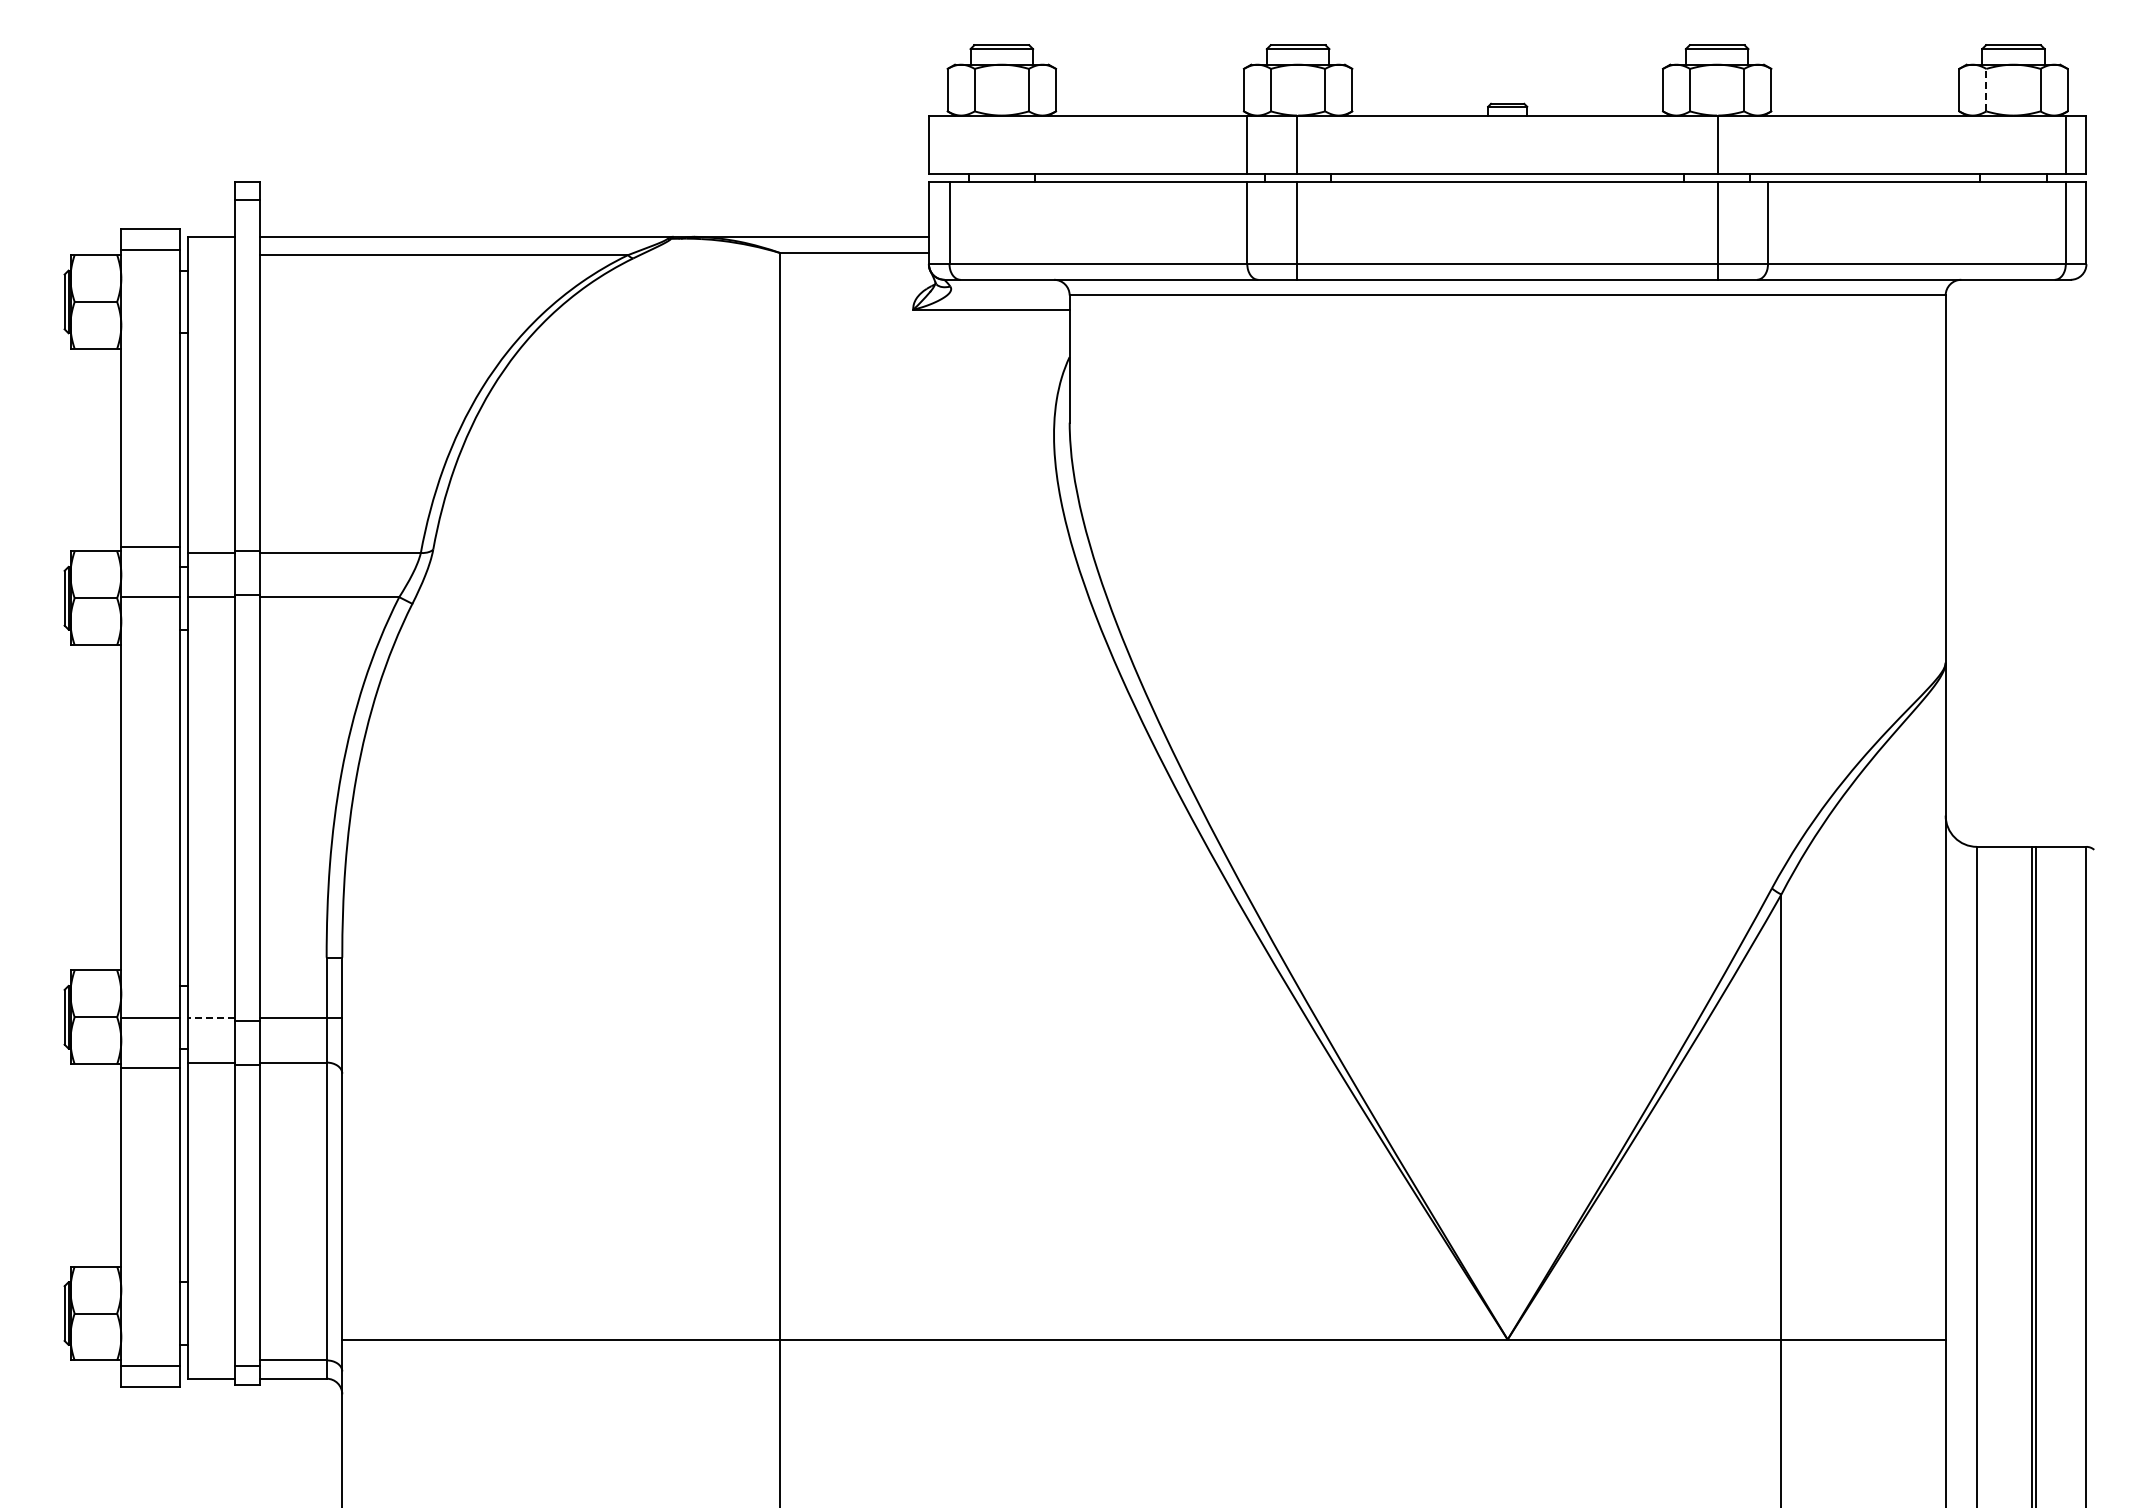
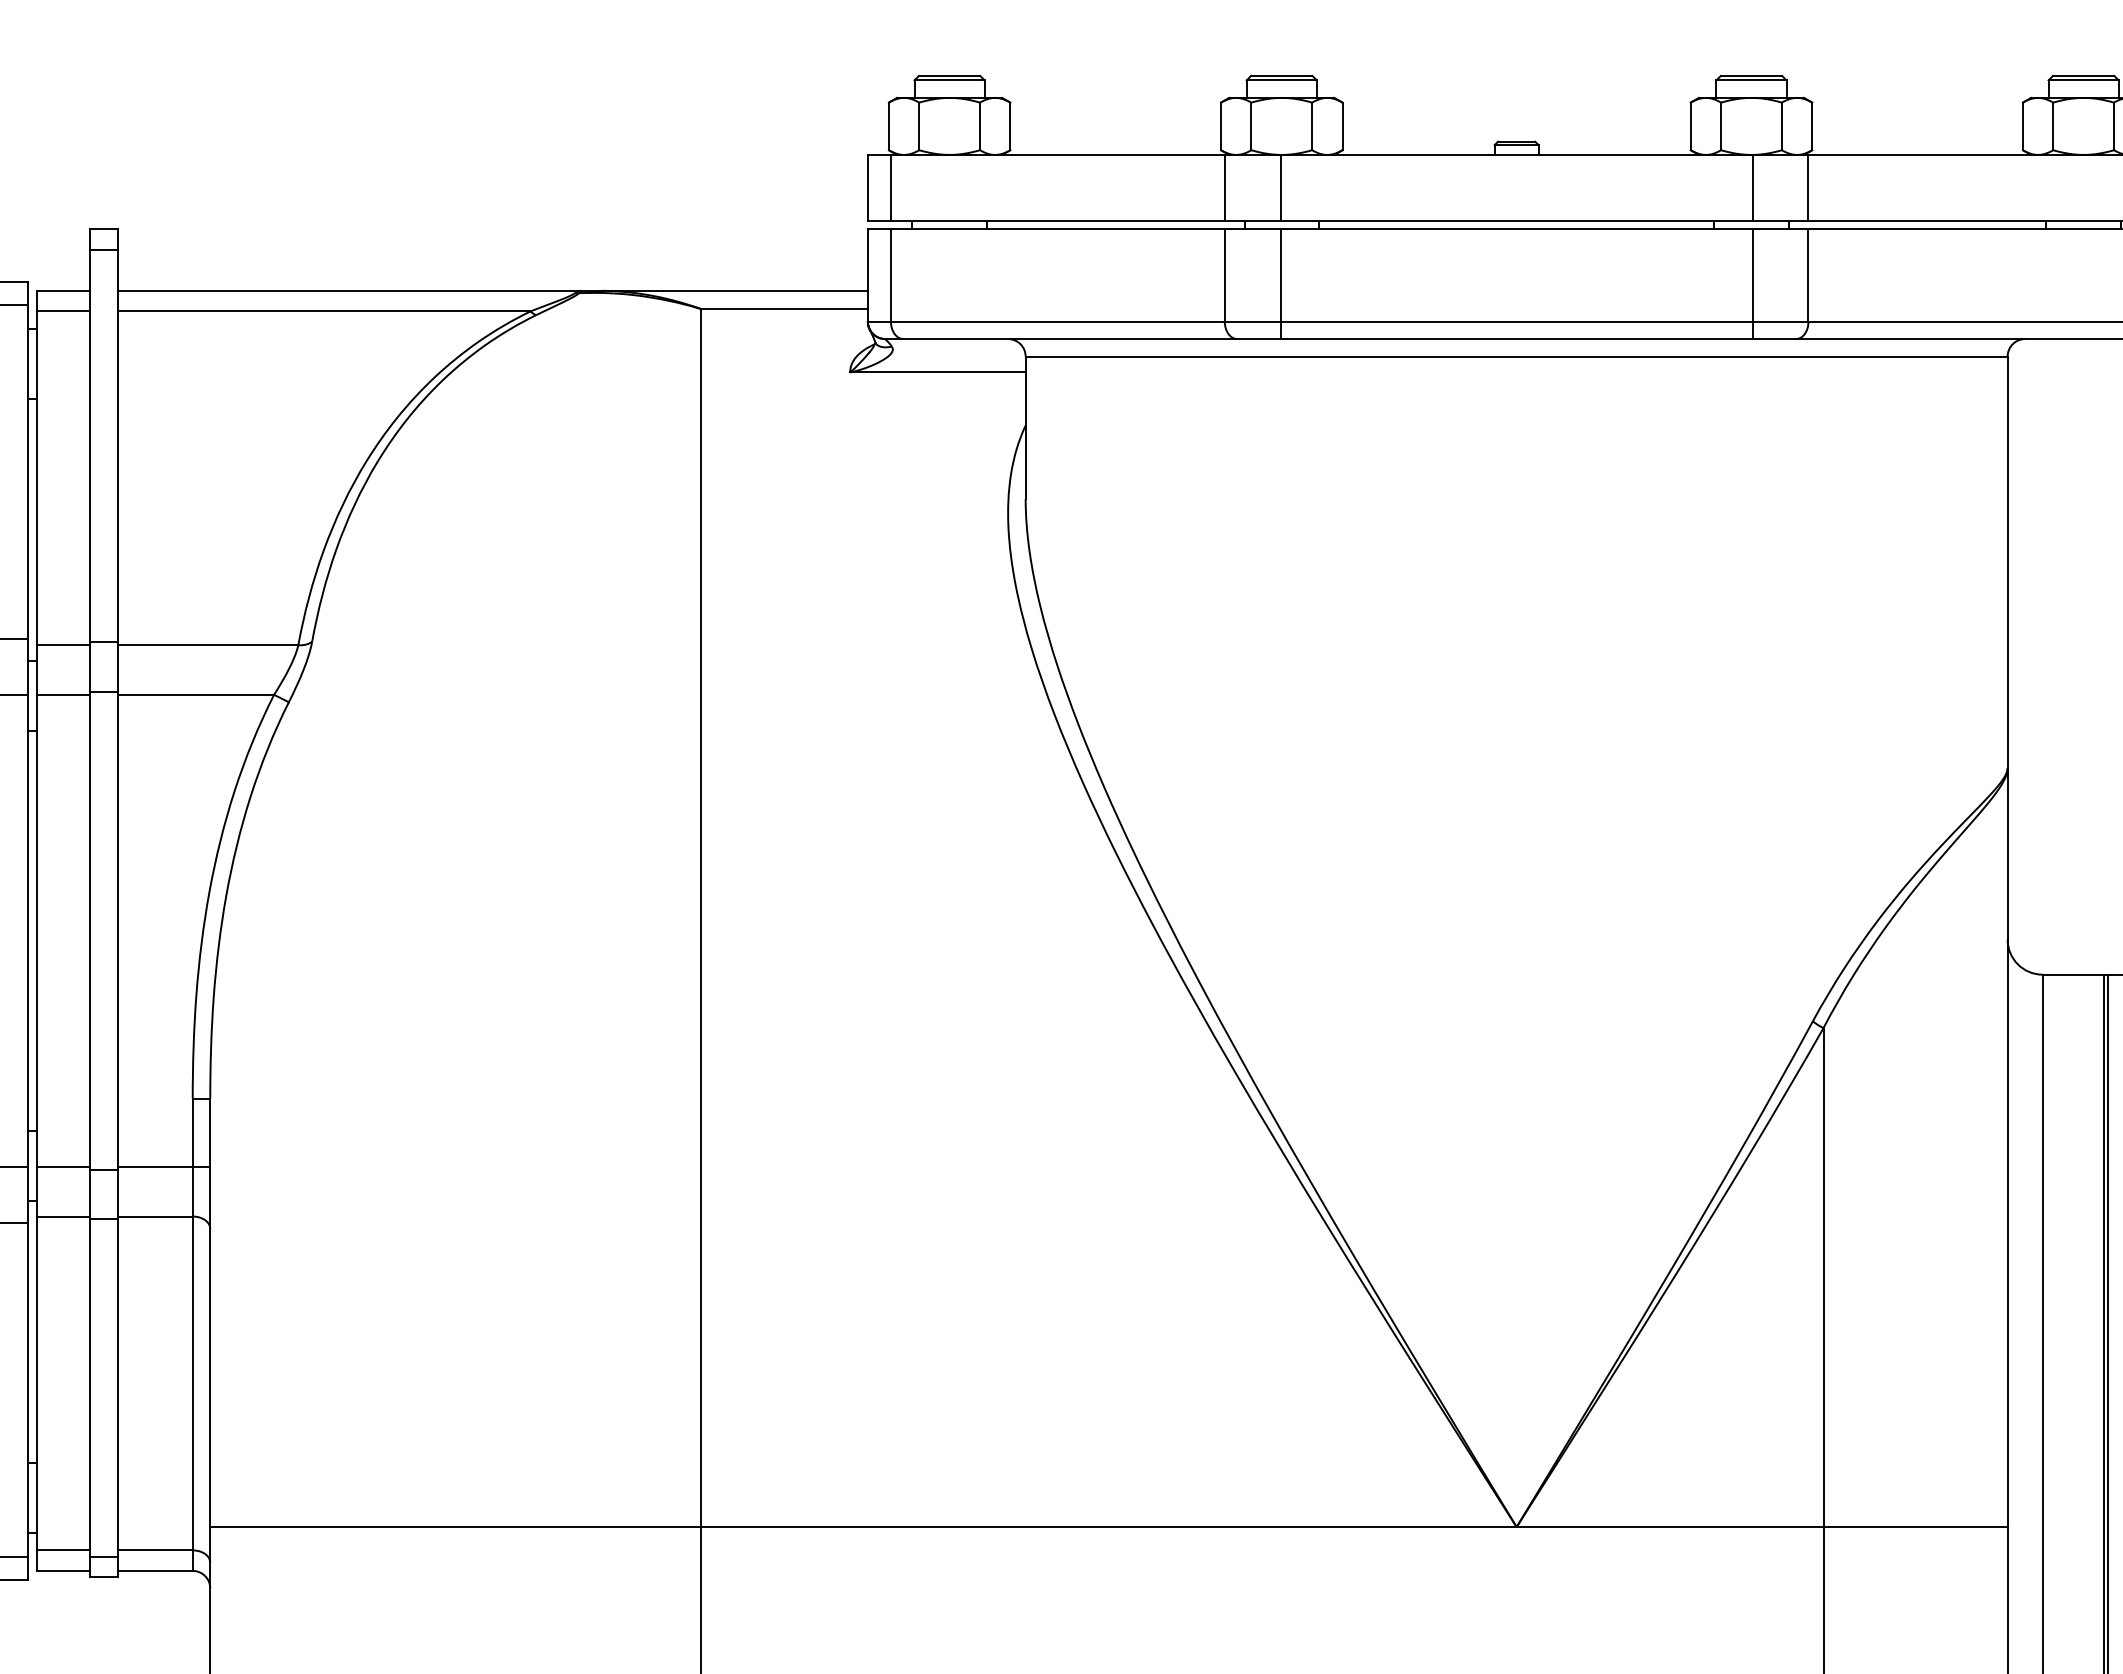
line: (1986, 89) -> (2053, 125), dashed -> solid
line: (949, 144) -> (890, 187), added
line: (1768, 144) -> (1809, 187), added
line: (210, 255) -> (62, 311), added
line: (210, 1018) -> (62, 1167), dashed -> solid
line: (210, 1360) -> (62, 1550), added

